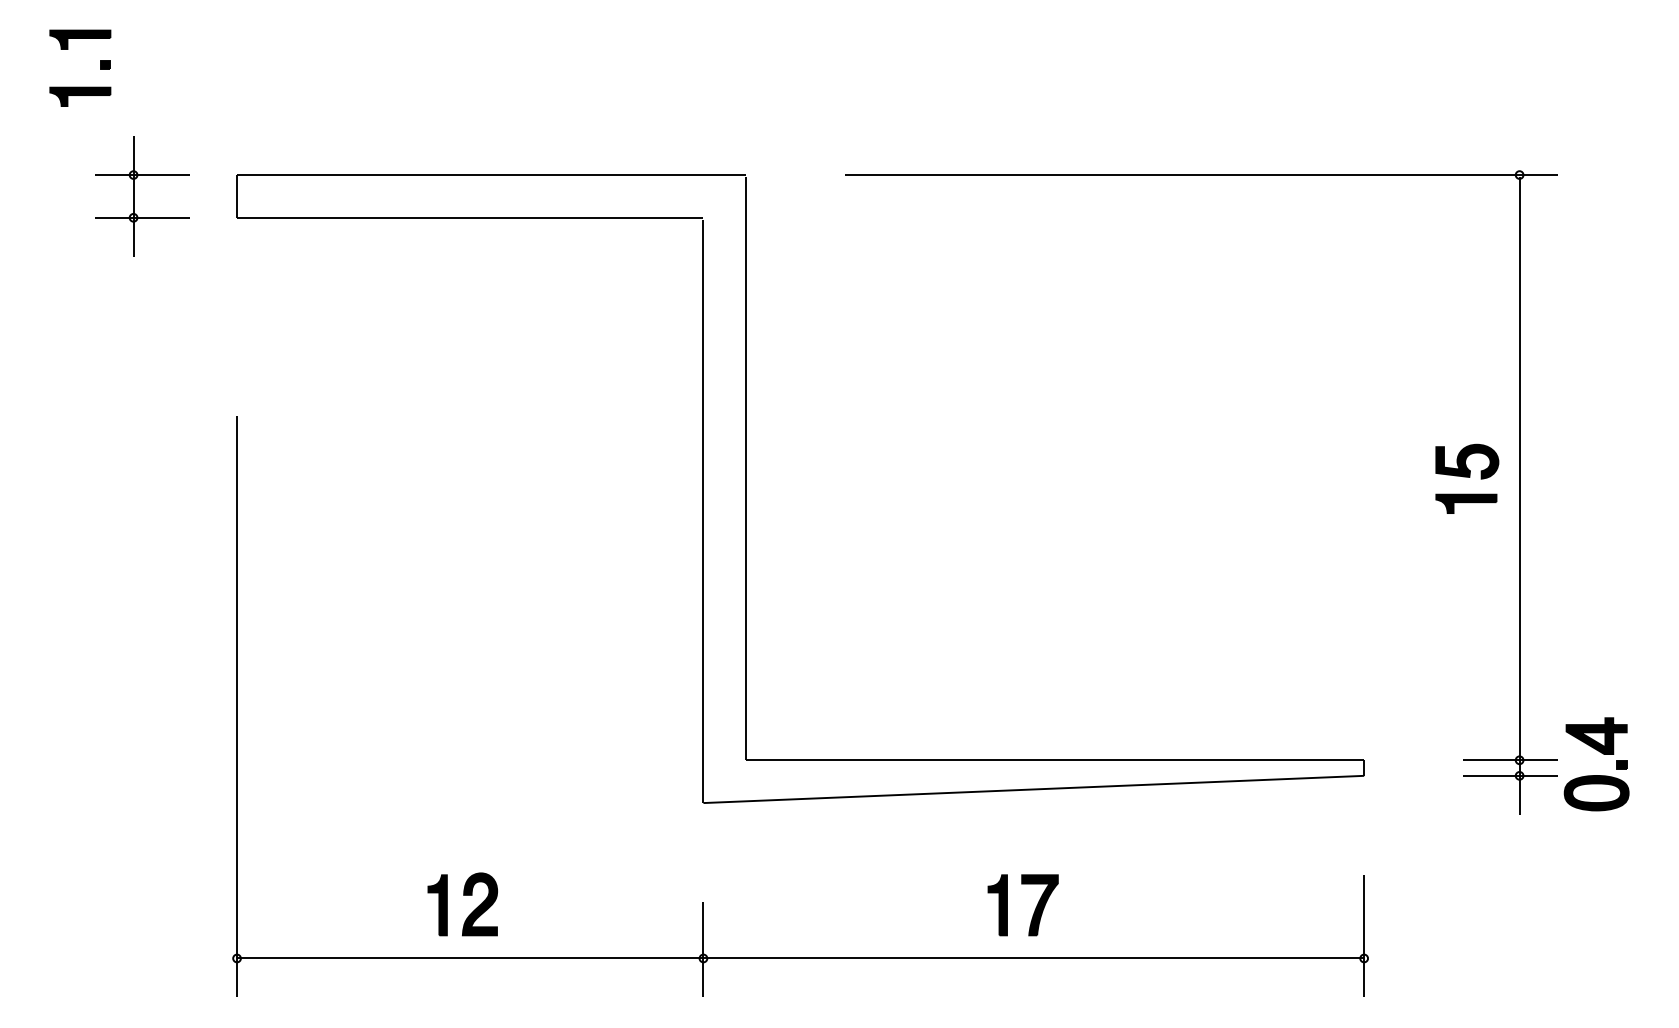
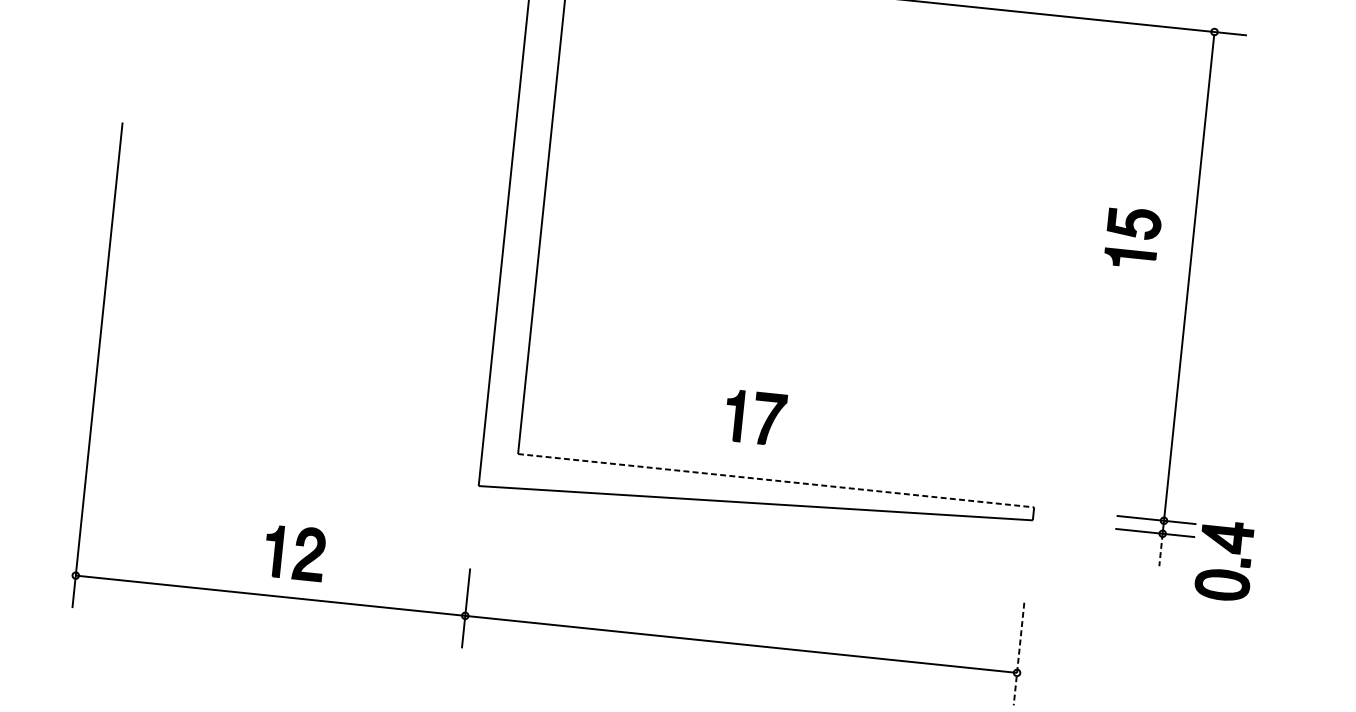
part: (1467, 478) -> (1133, 237), moved
line: (1055, 760) -> (776, 480), solid -> dashed
part: (1596, 775) -> (1223, 570), moved
line: (1519, 795) -> (1160, 550), solid -> dashed
part: (463, 895) -> (296, 545), moved
part: (1034, 910) -> (764, 423), moved
line: (1364, 936) -> (1019, 654), solid -> dashed

